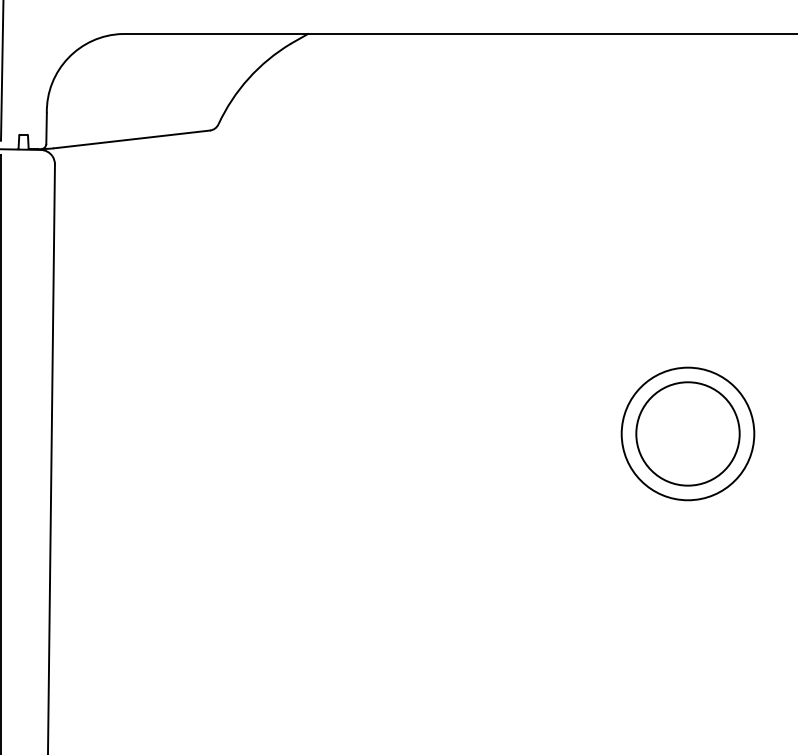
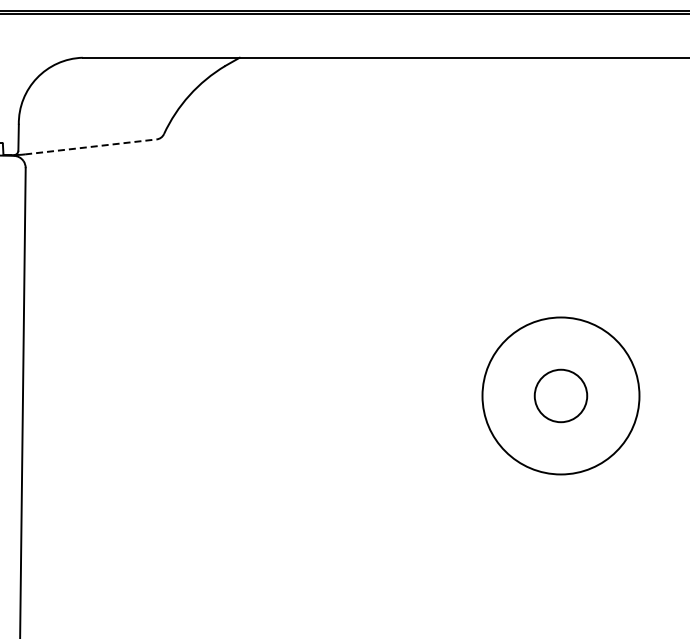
line: (132, 138) -> (91, 146), solid -> dashed
circle: (687, 433) -> (560, 395), size x0.6
circle: (687, 433) -> (560, 395), size x1.4

